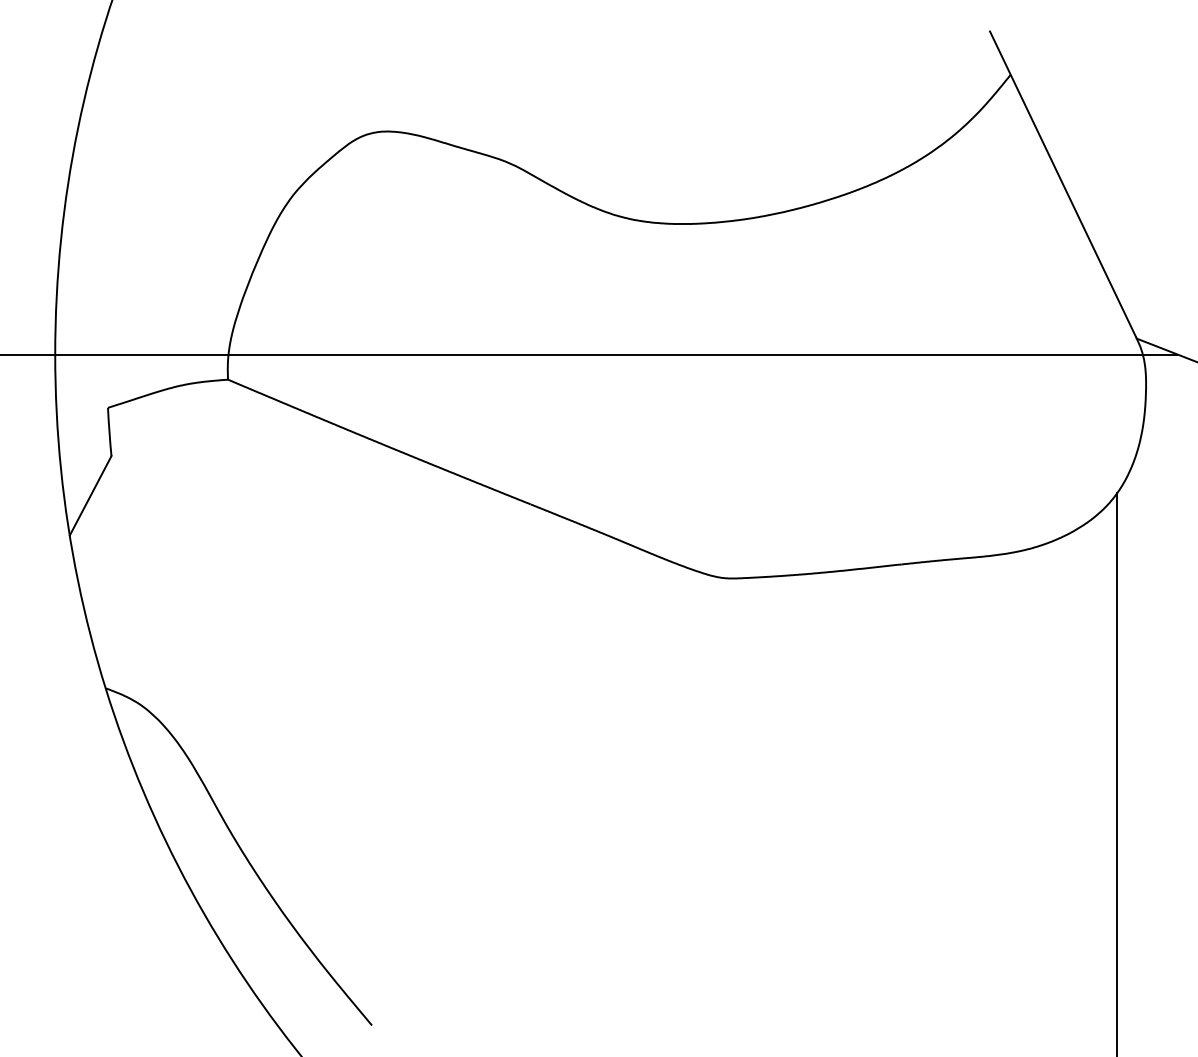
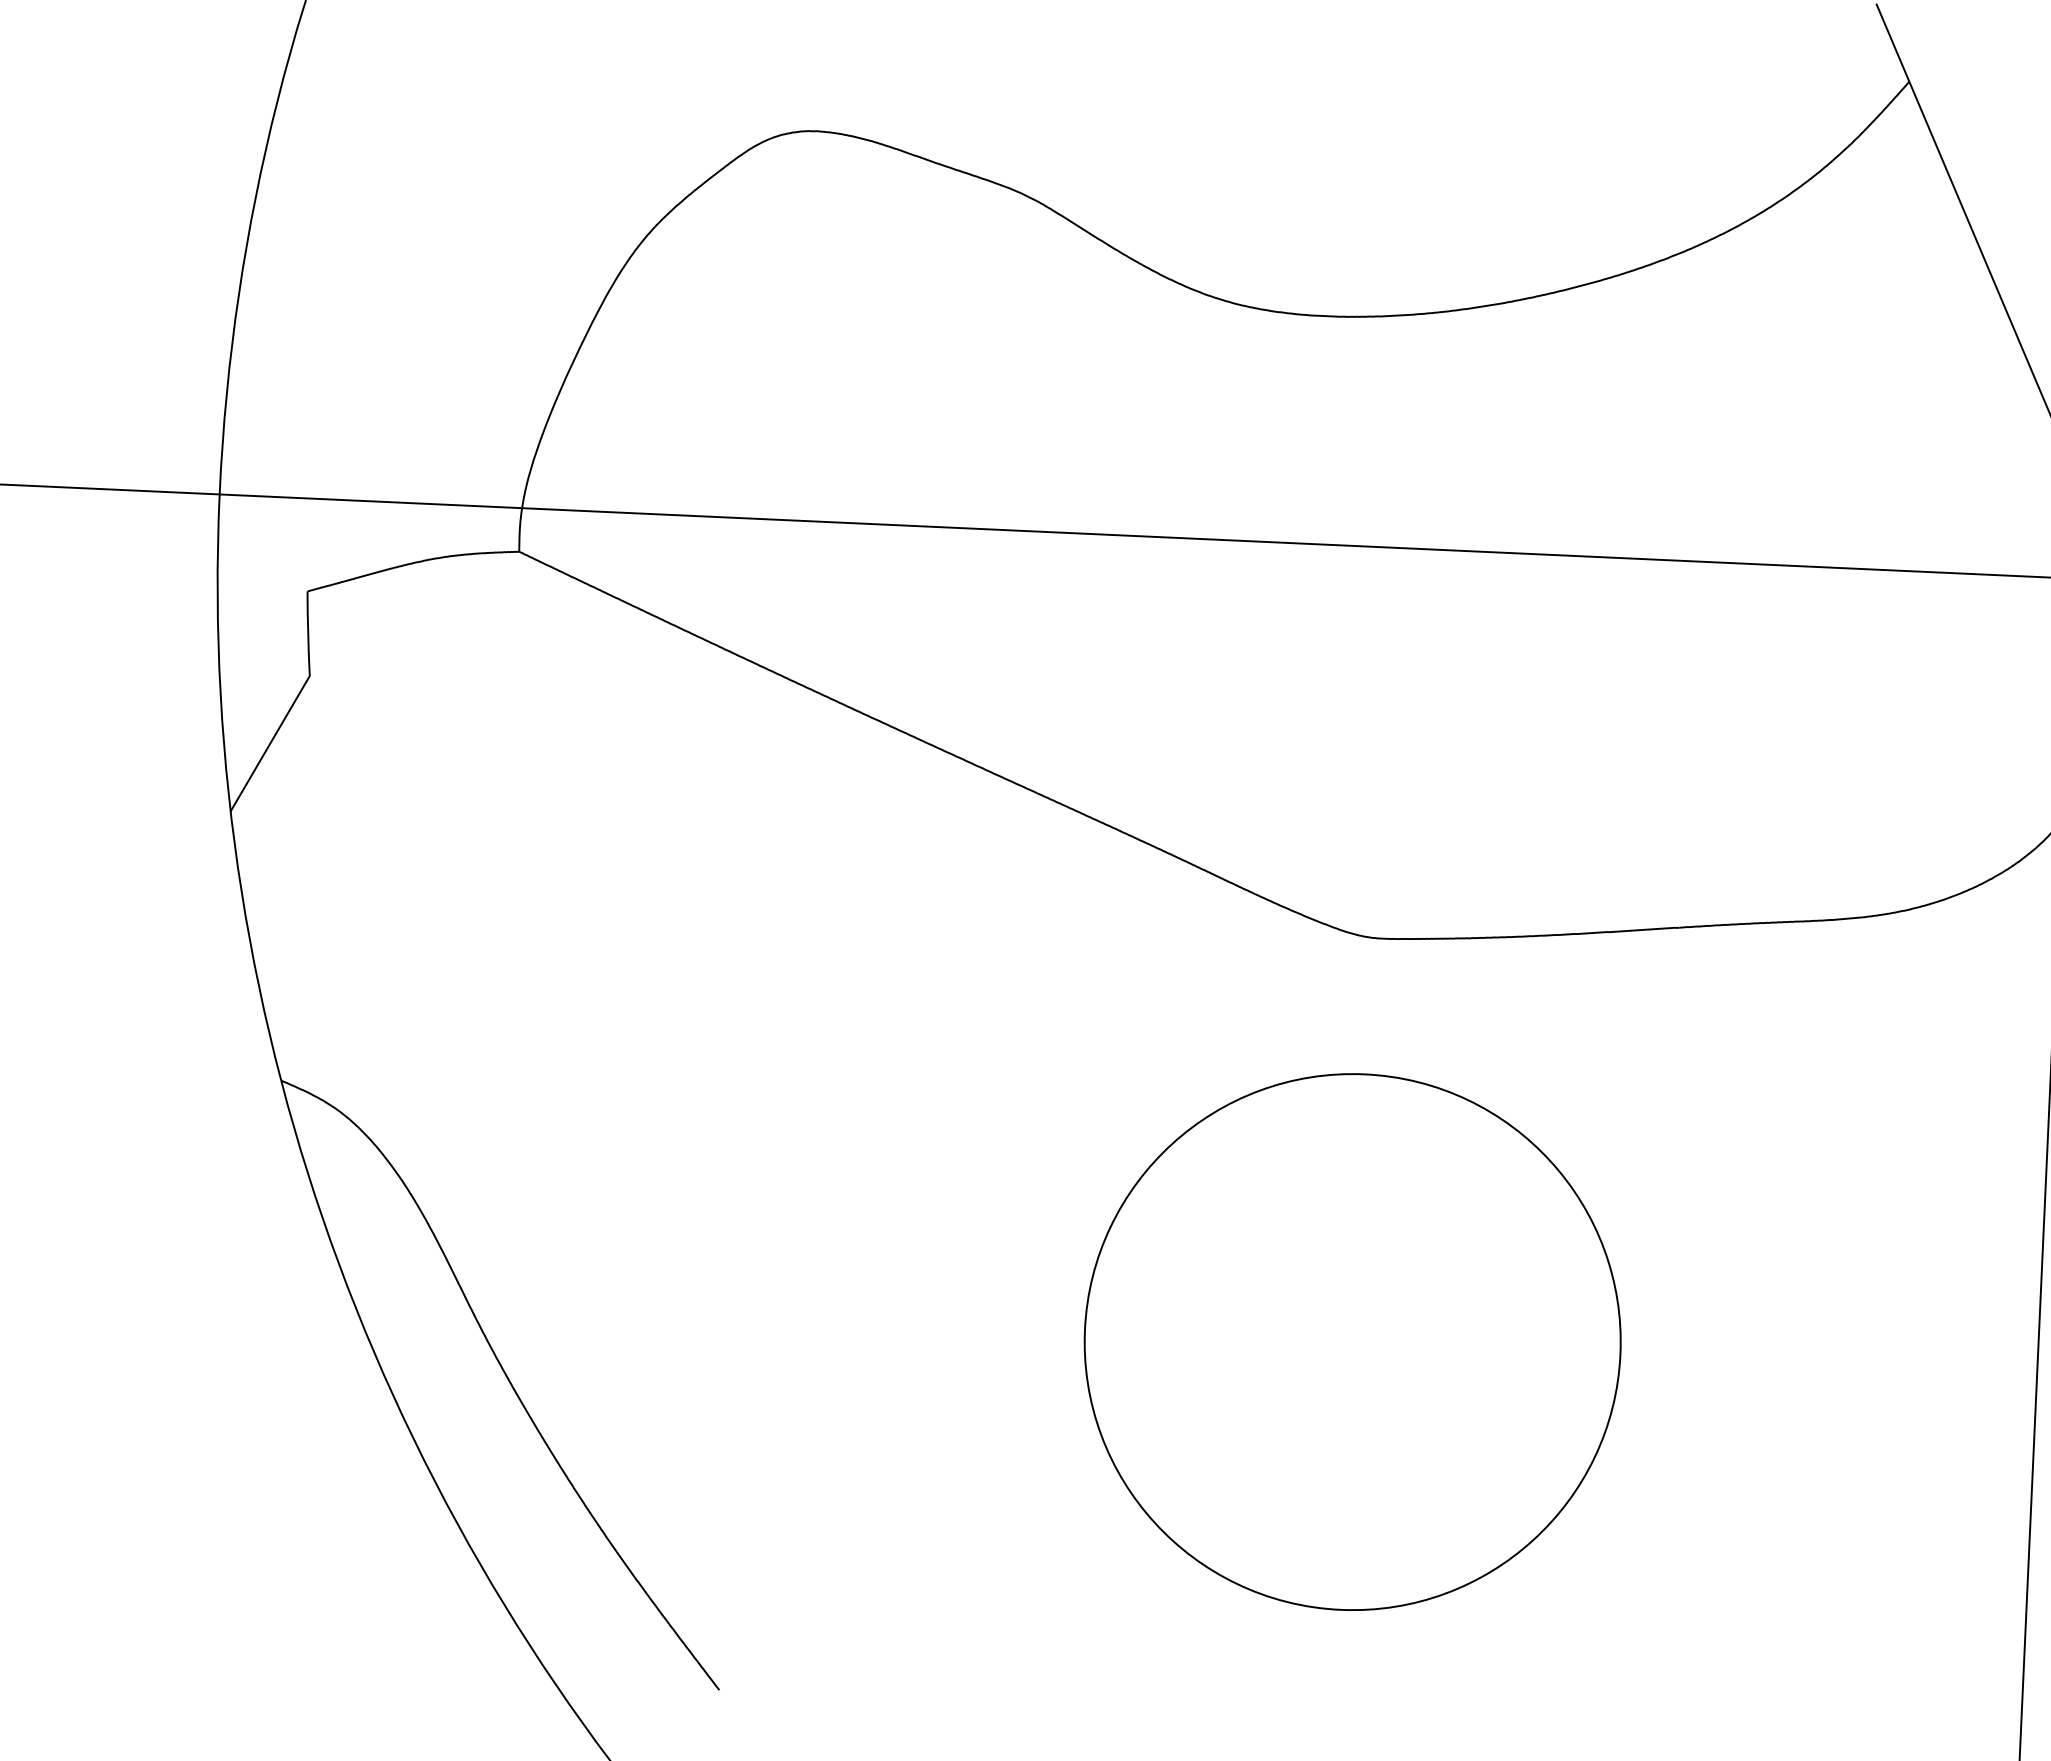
circle: (724, 809) -> (1351, 1341), added

